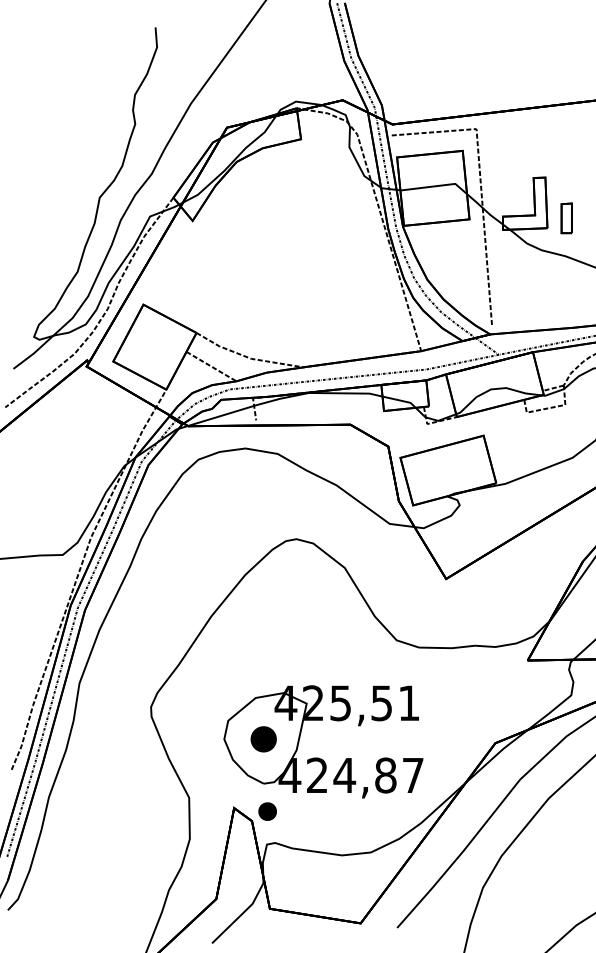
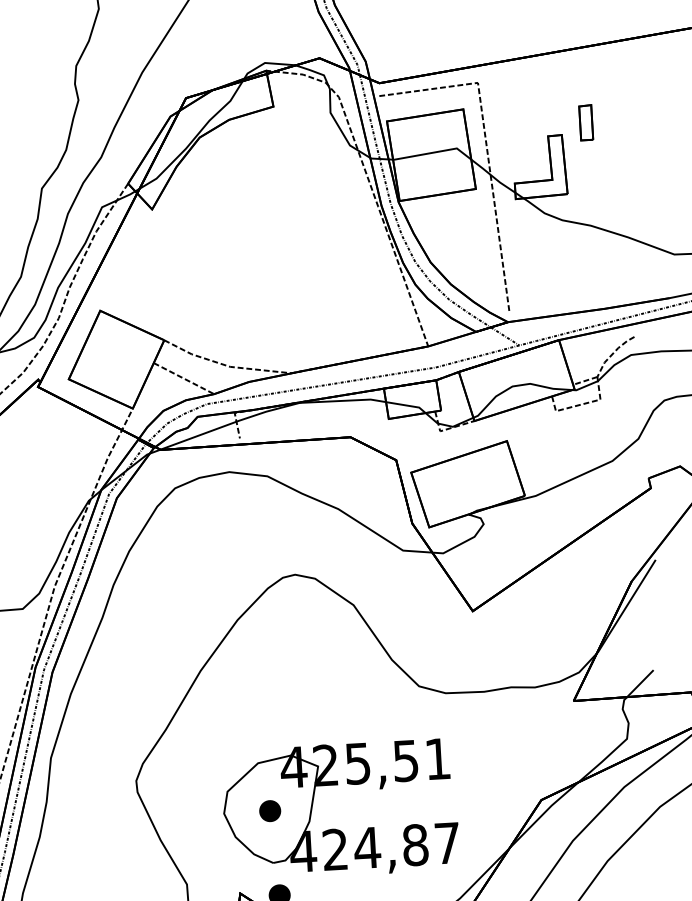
part: (566, 218) -> (585, 122), moved
part: (263, 739) -> (269, 811), size x0.71

